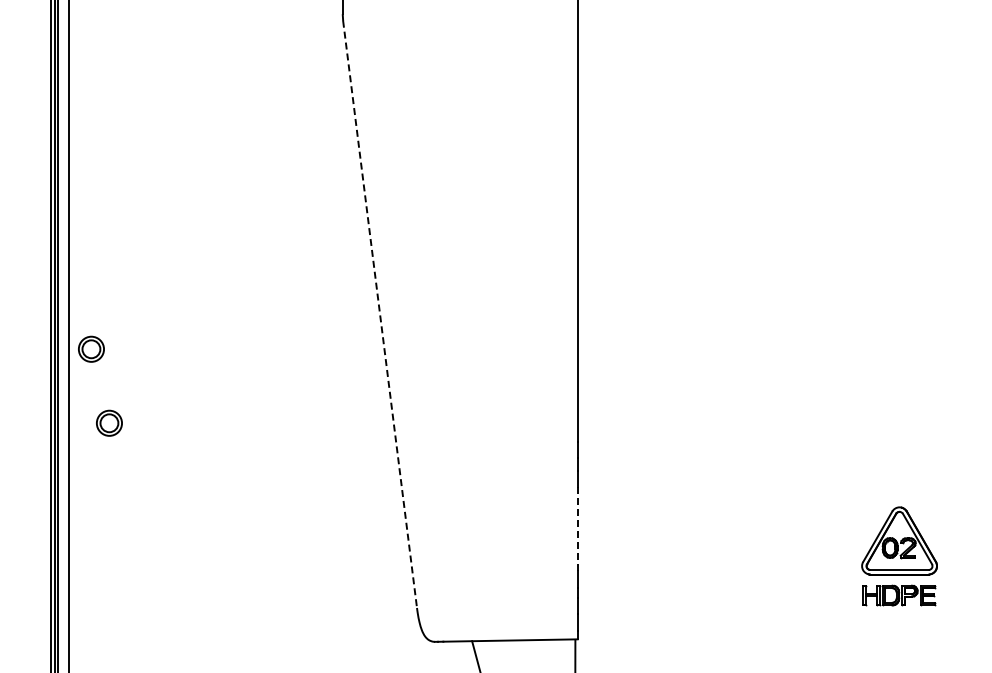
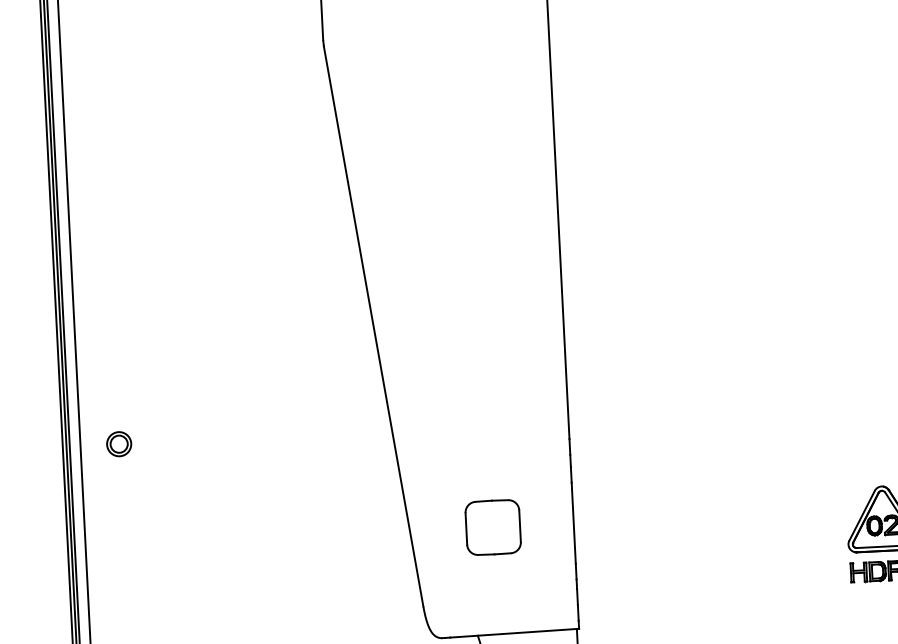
line: (380, 314) -> (374, 326), dashed -> solid
part: (91, 348) -> (98, 373), removed
line: (577, 528) -> (573, 522), dashed -> solid
part: (493, 529) -> (492, 527), added

